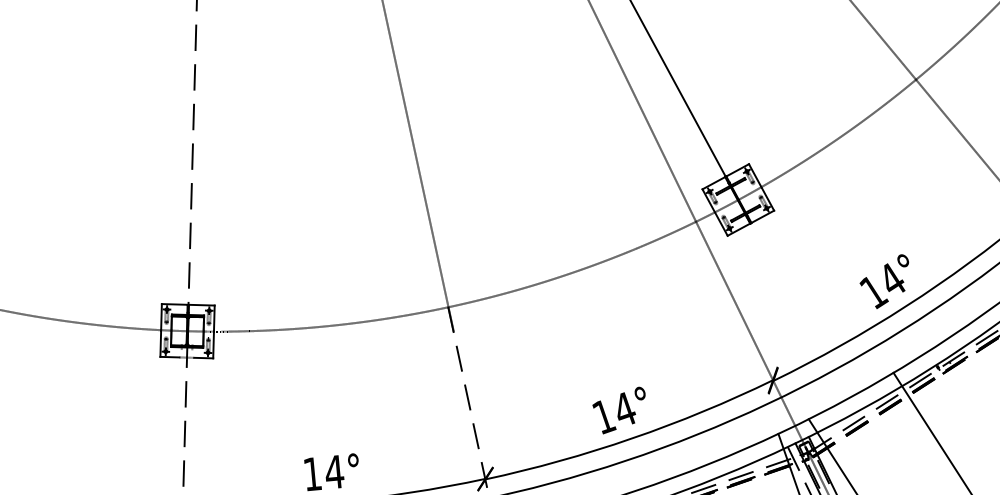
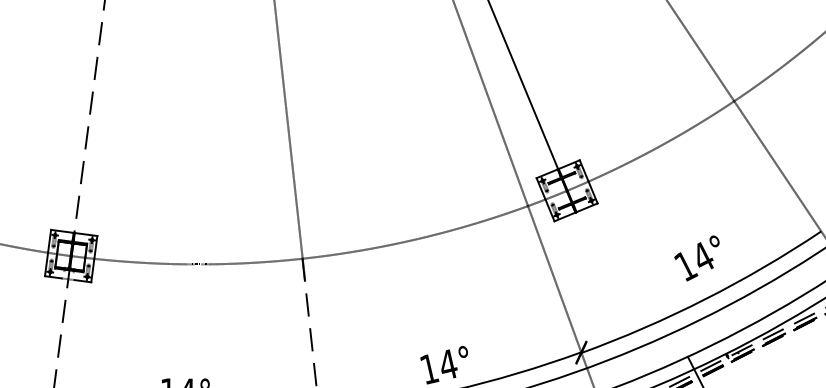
text: (884, 281) -> (696, 257), moved

